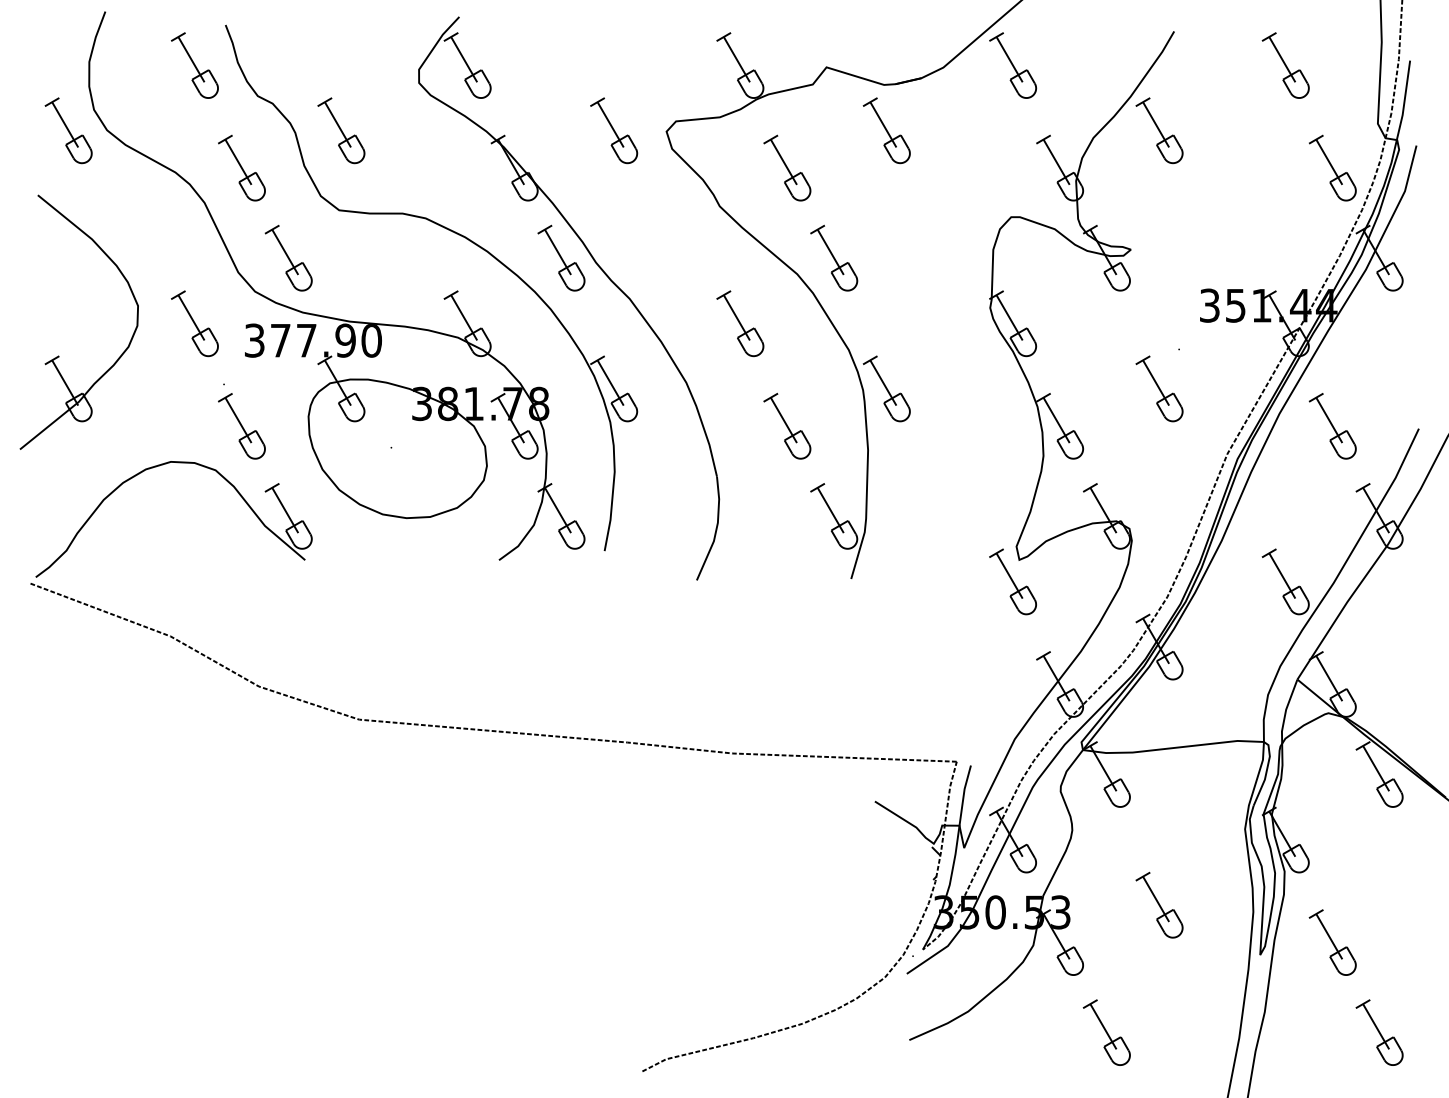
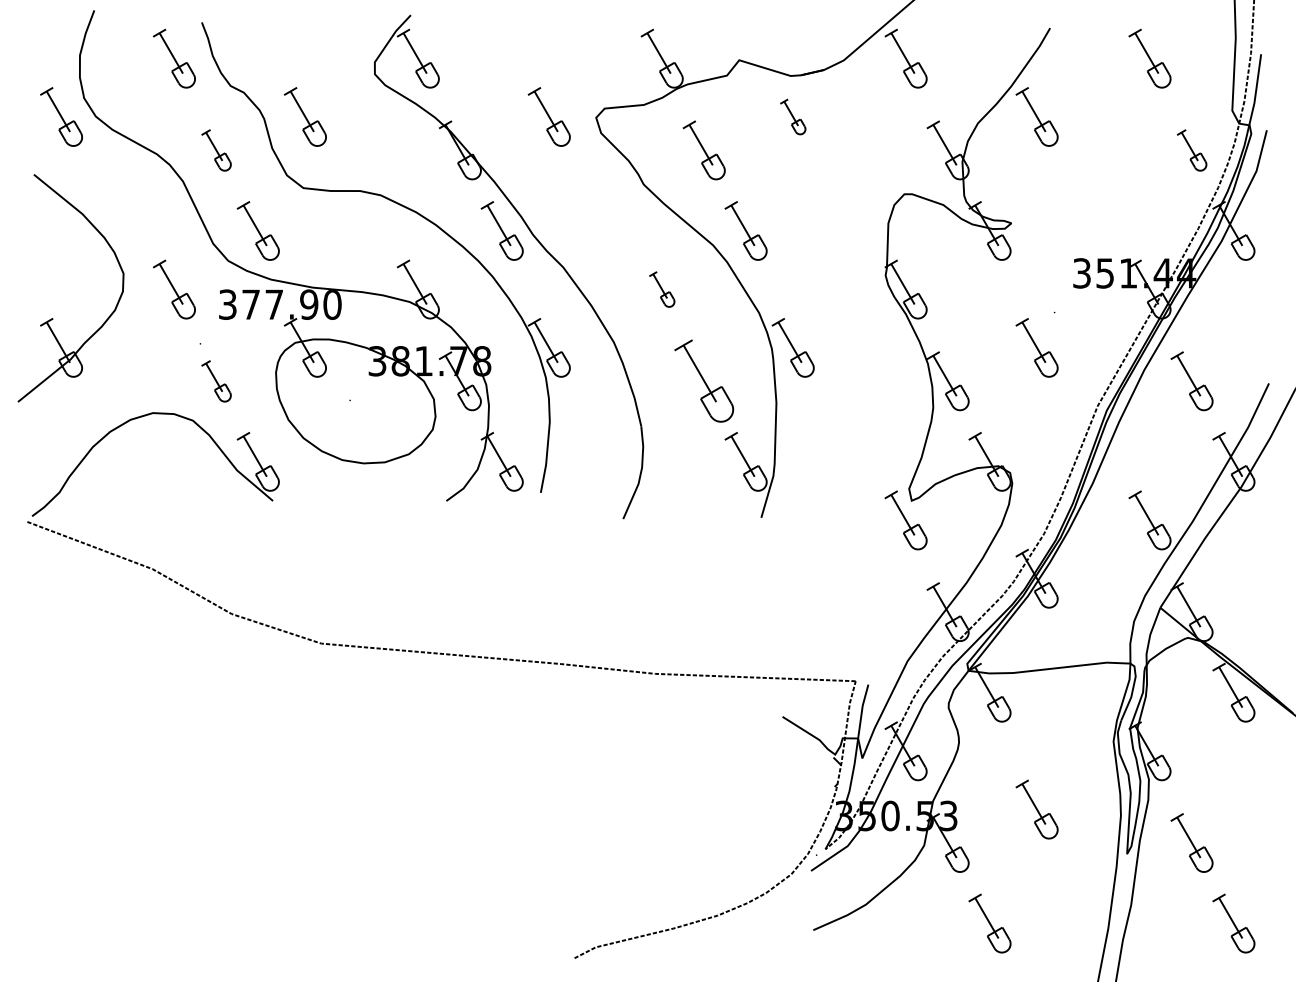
part: (886, 130) -> (792, 116), size x0.6
part: (241, 168) -> (216, 150), size x0.7
part: (1332, 168) -> (1191, 150), size x0.7
part: (739, 323) -> (661, 289), size x0.6
part: (241, 426) -> (216, 381), size x0.7
part: (786, 426) -> (703, 381), size x1.4

